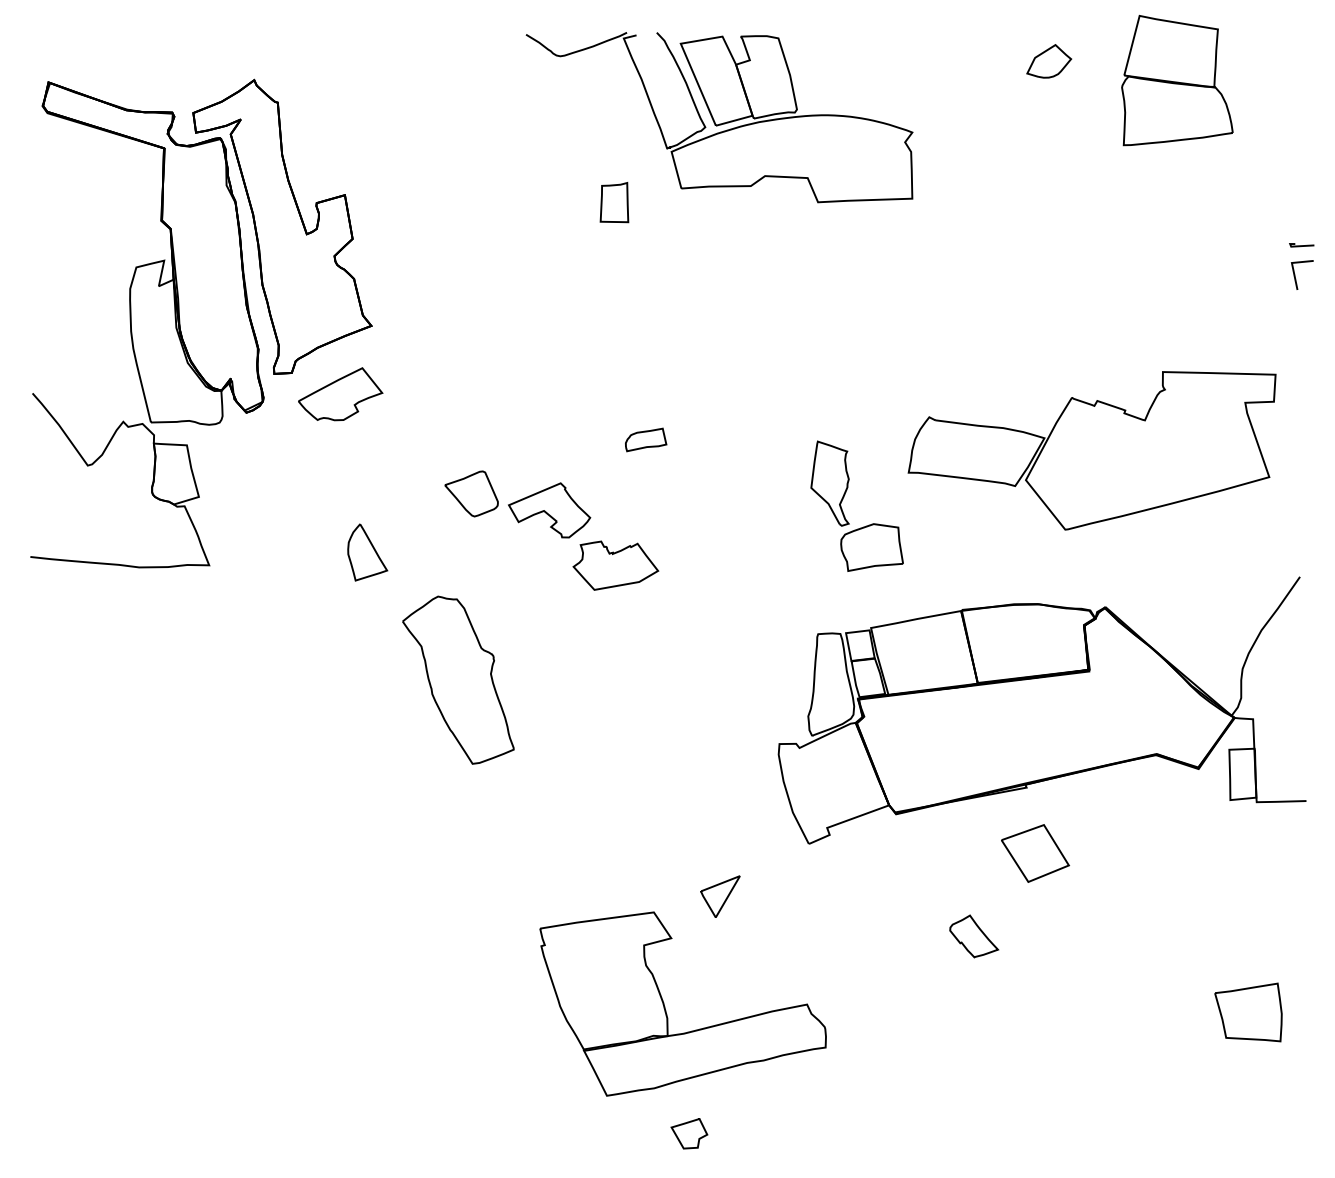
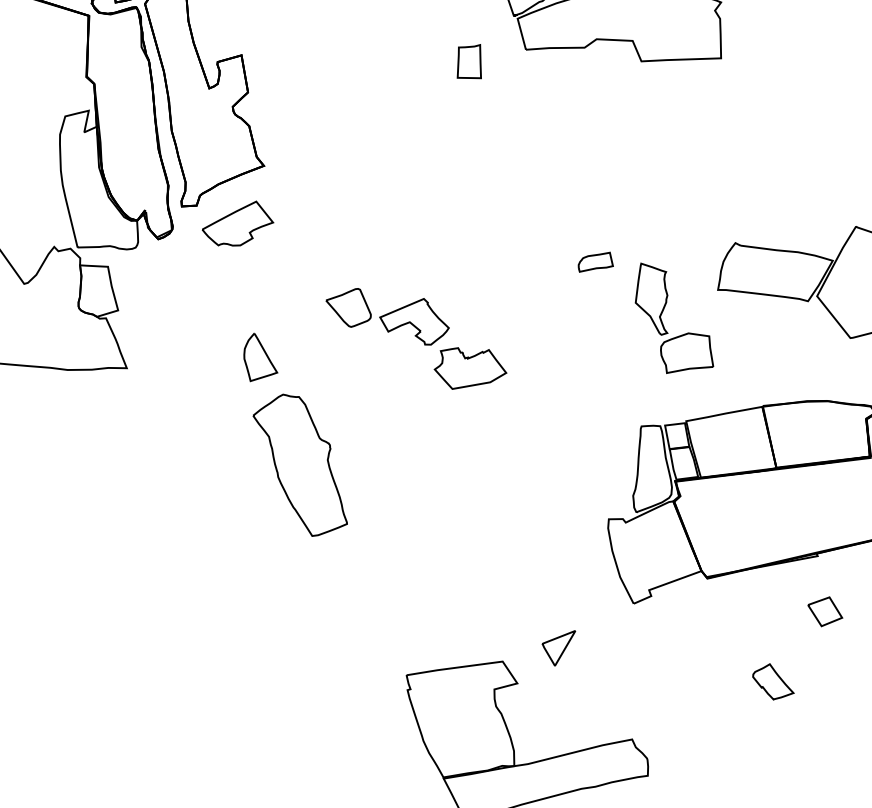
part: (646, 439) -> (596, 261), moved
part: (458, 679) -> (300, 464), moved
part: (1035, 853) -> (825, 611), size x0.6

